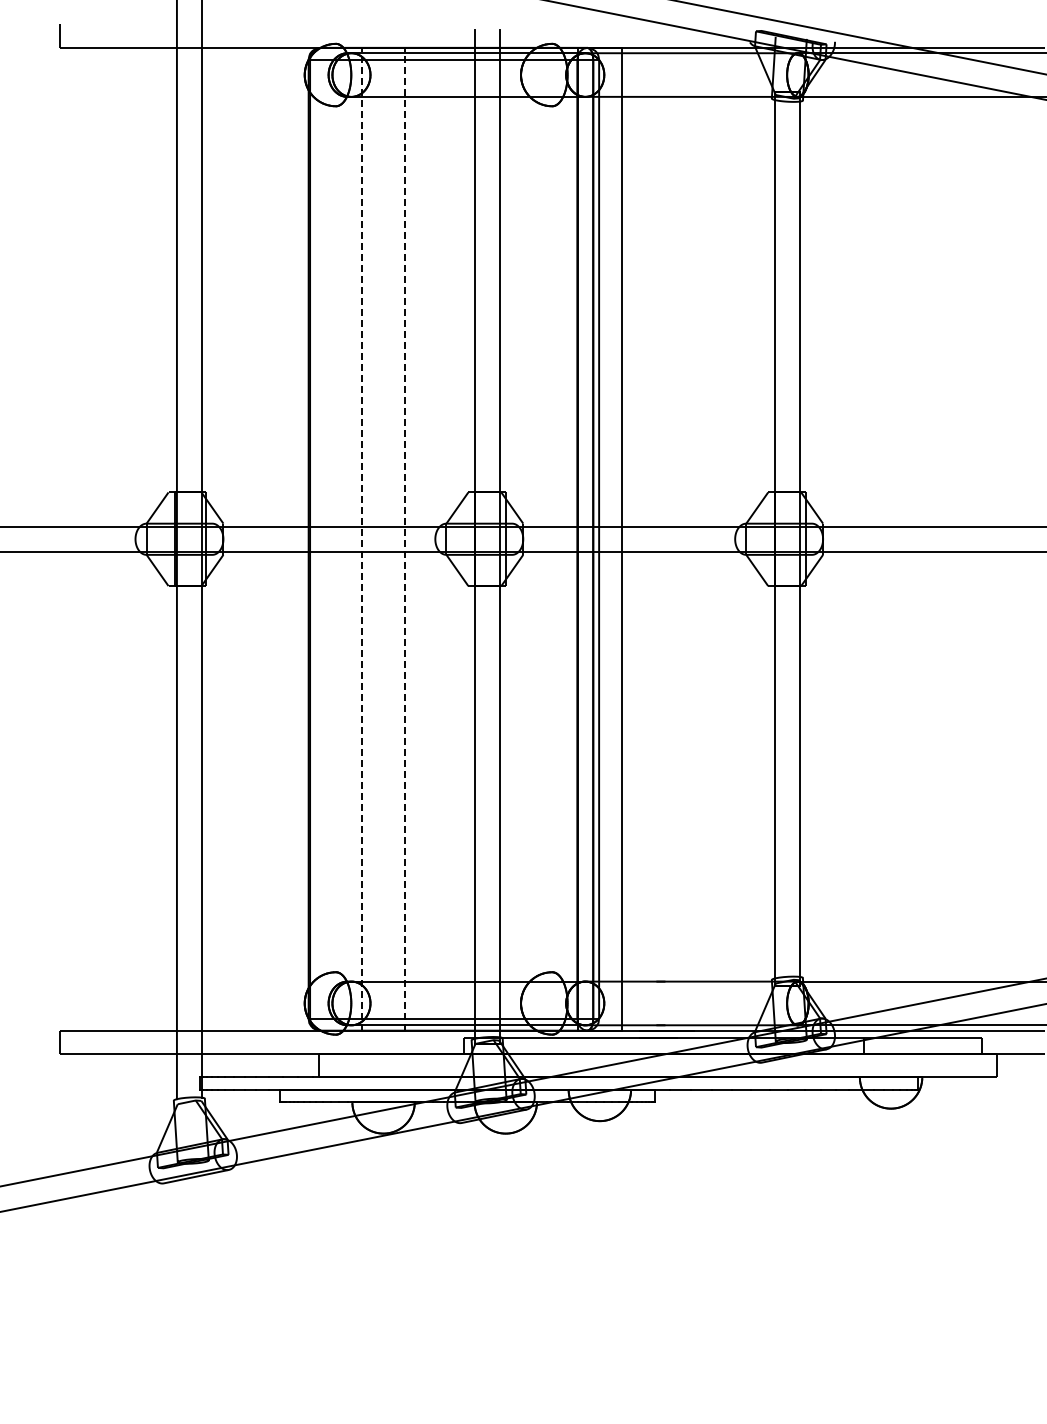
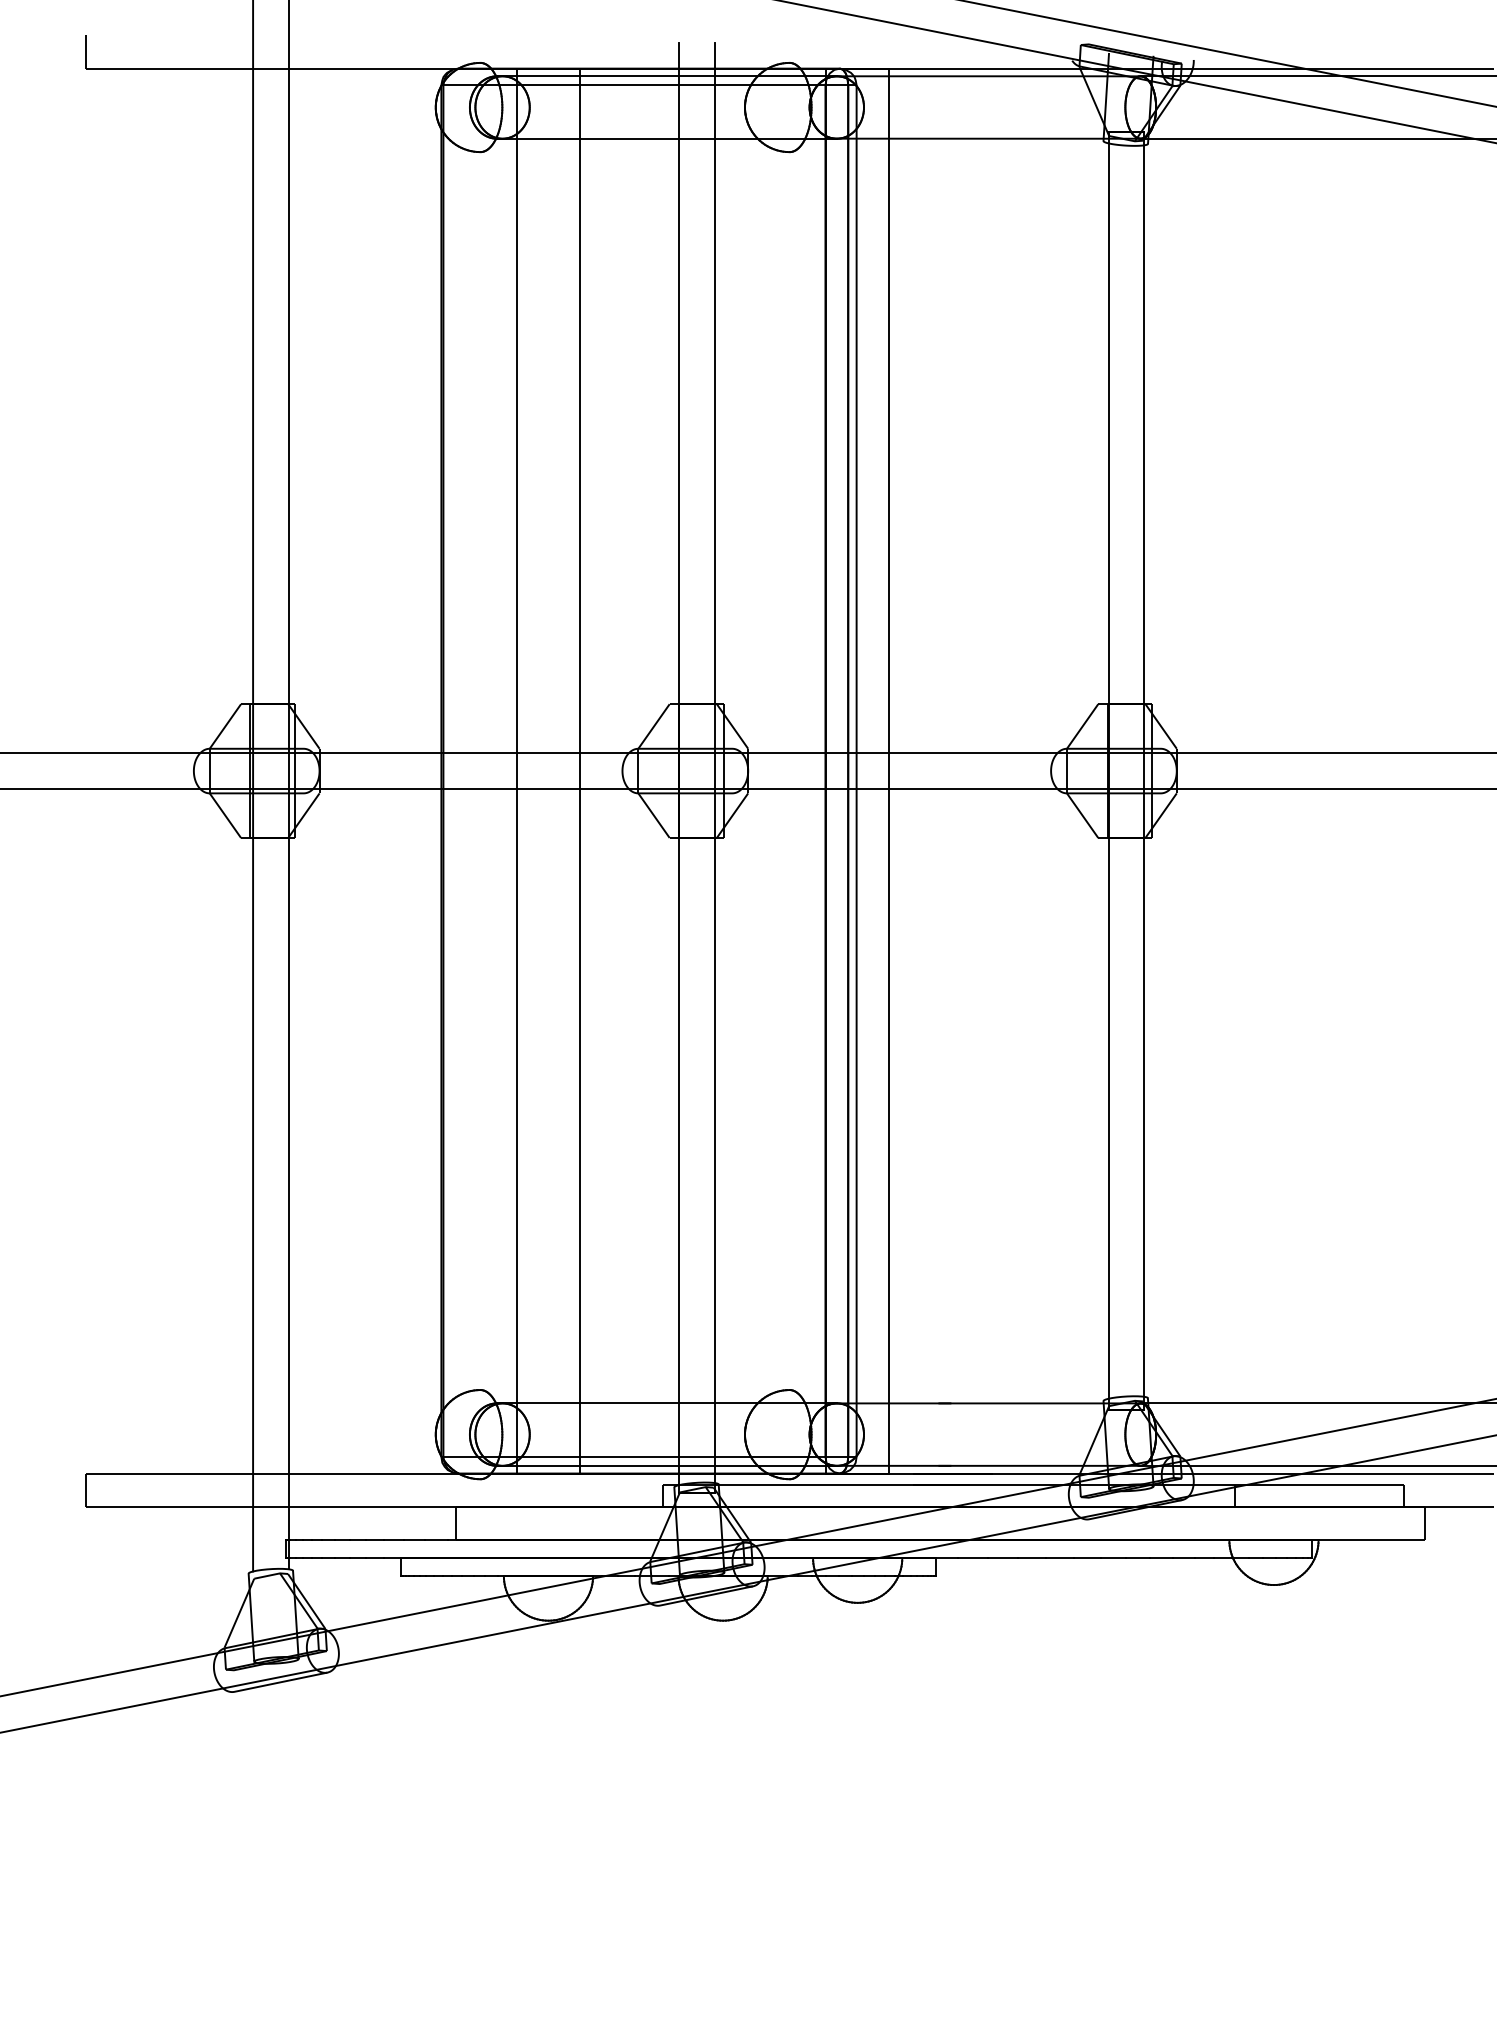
line: (361, 538) -> (516, 769), dashed -> solid
line: (405, 538) -> (579, 769), dashed -> solid

